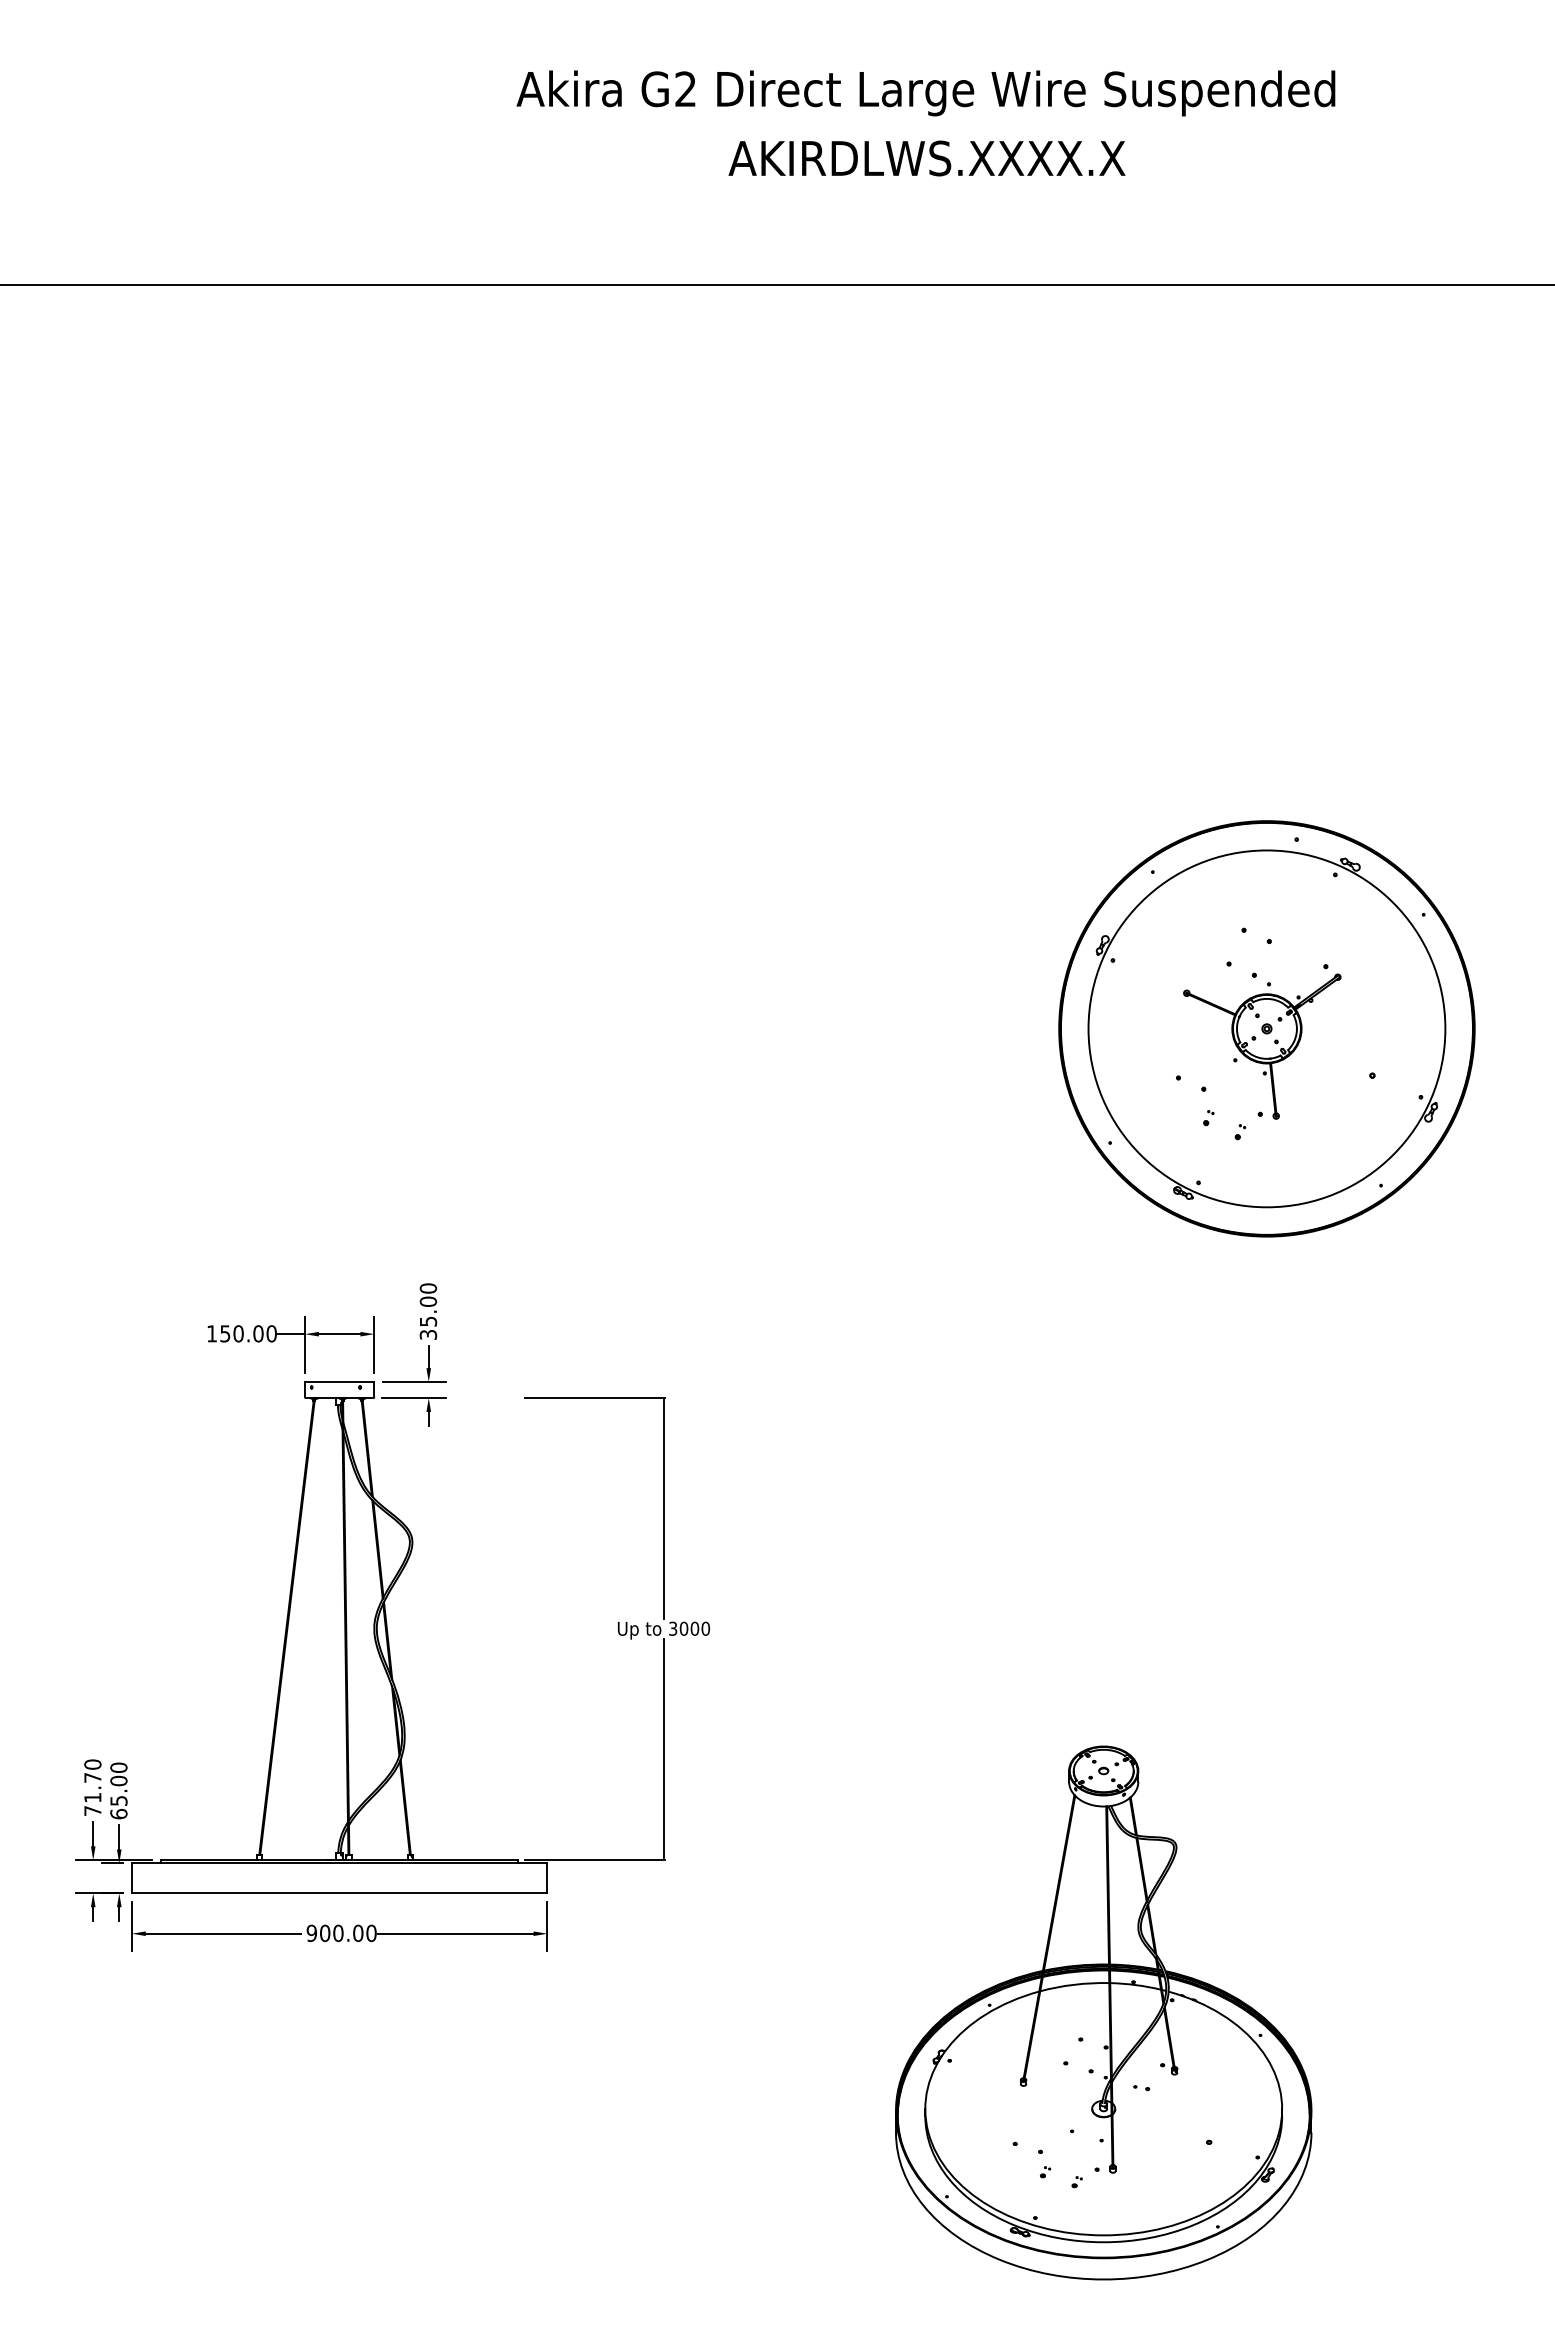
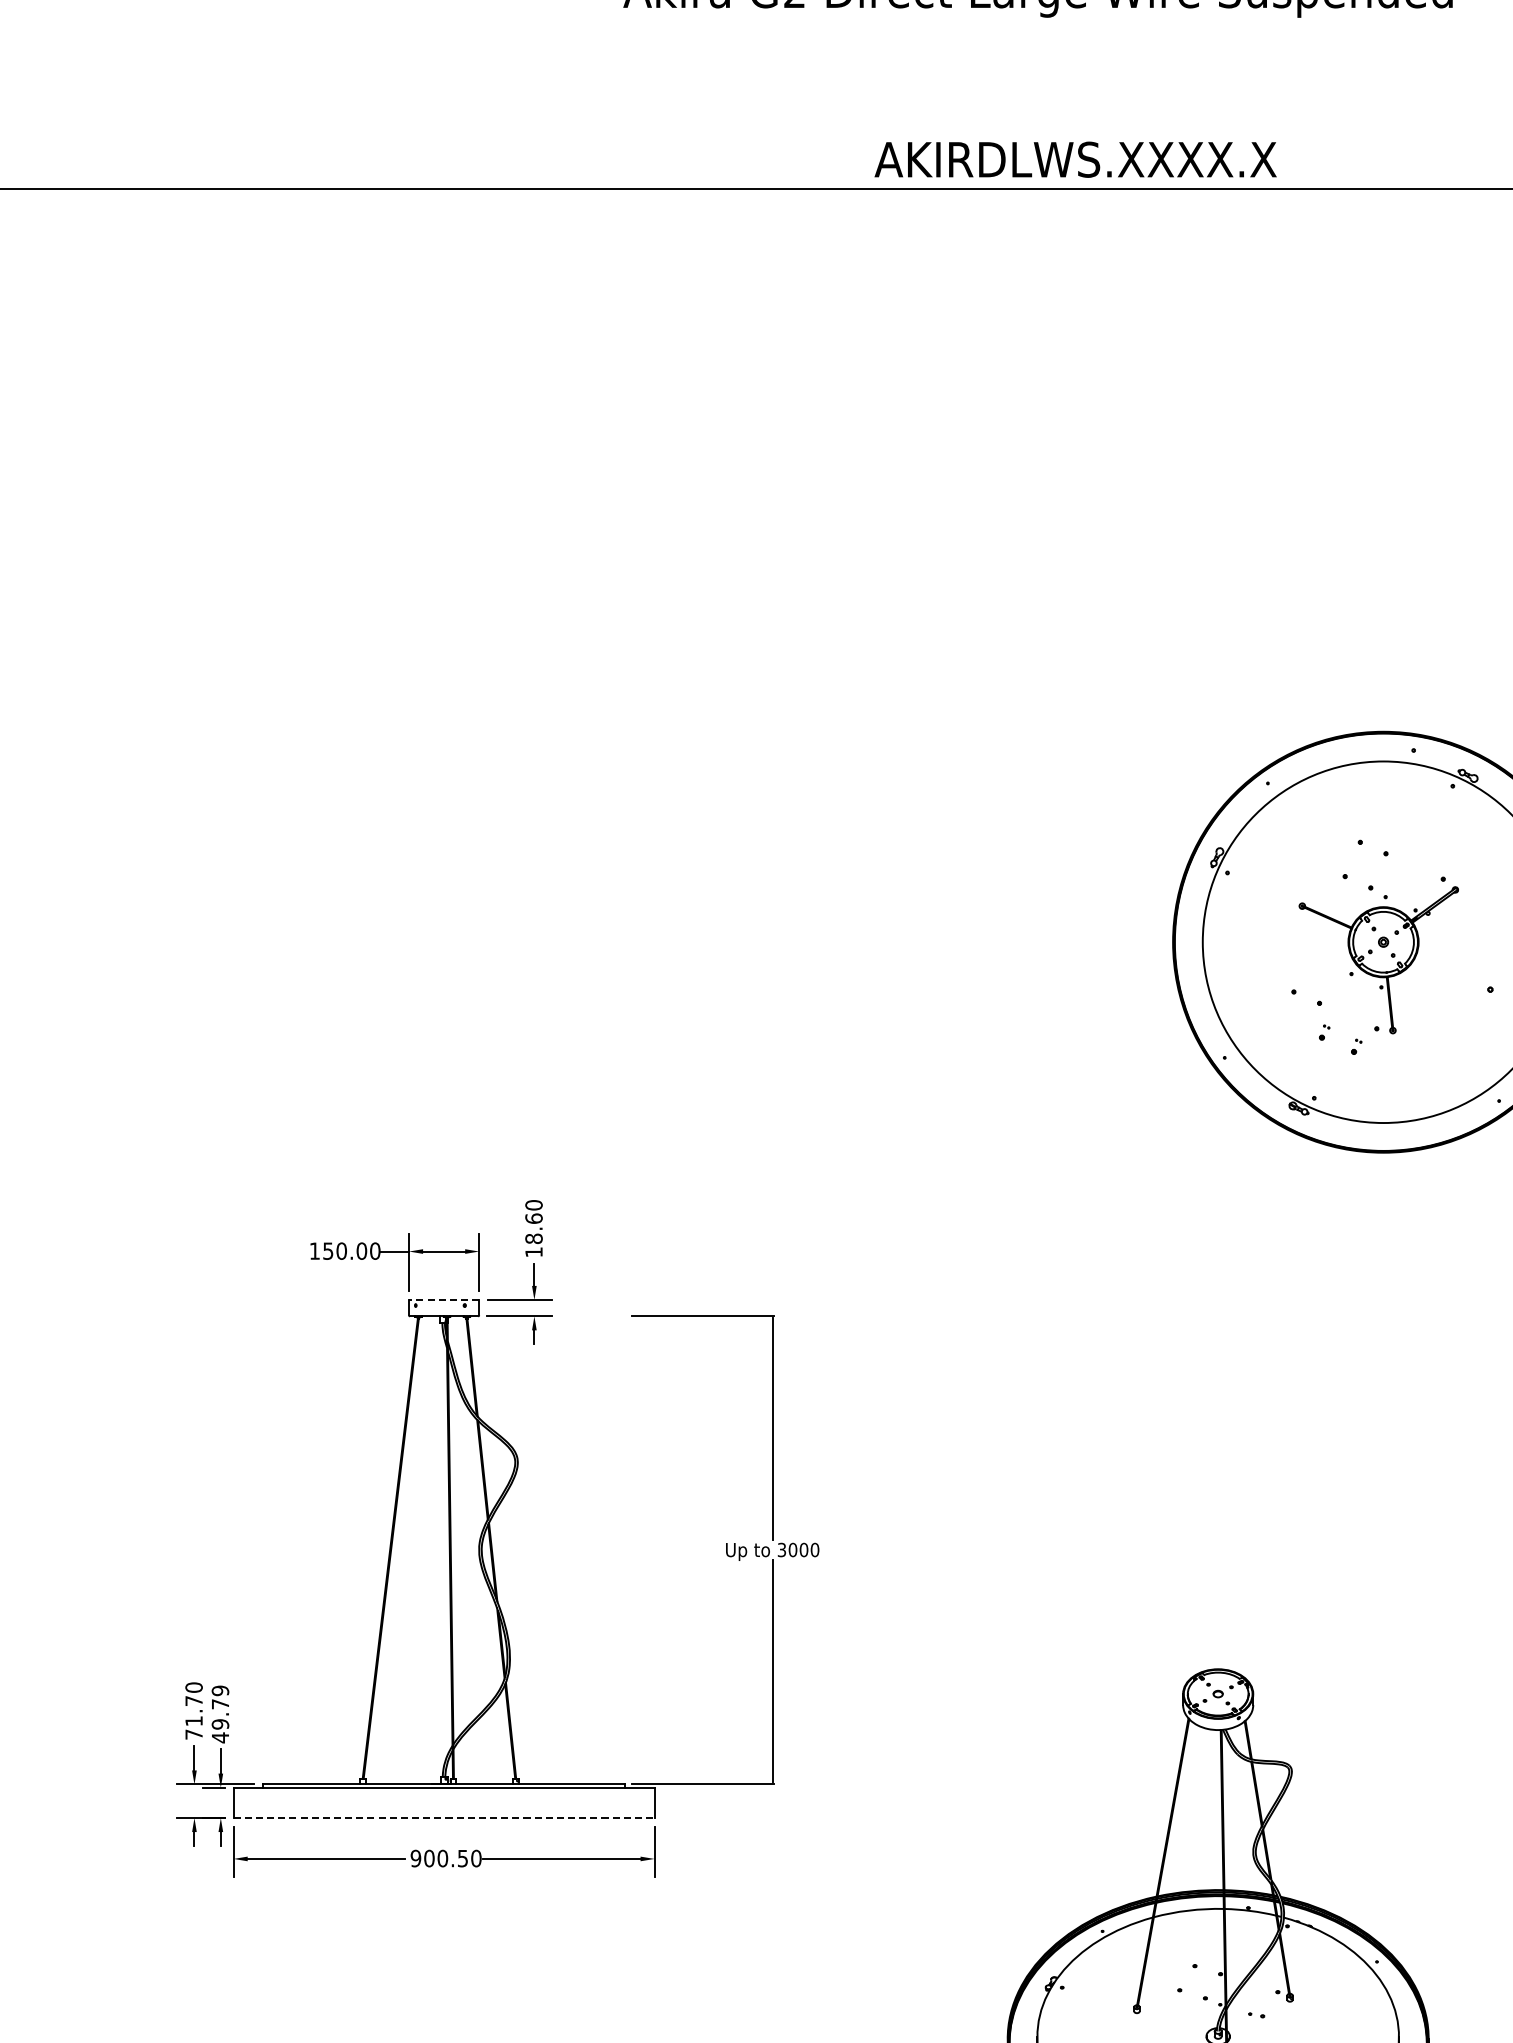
text: (926, 158) -> (1075, 159), moved
text: (428, 1317) -> (534, 1234), 35.00 -> 18.60
line: (339, 1381) -> (443, 1299), solid -> dashed
text: (118, 1790) -> (220, 1713), 65.00 -> 49.79
line: (339, 1893) -> (443, 1818), solid -> dashed
text: (358, 1933) -> (463, 1858), 900.00 -> 900.50

